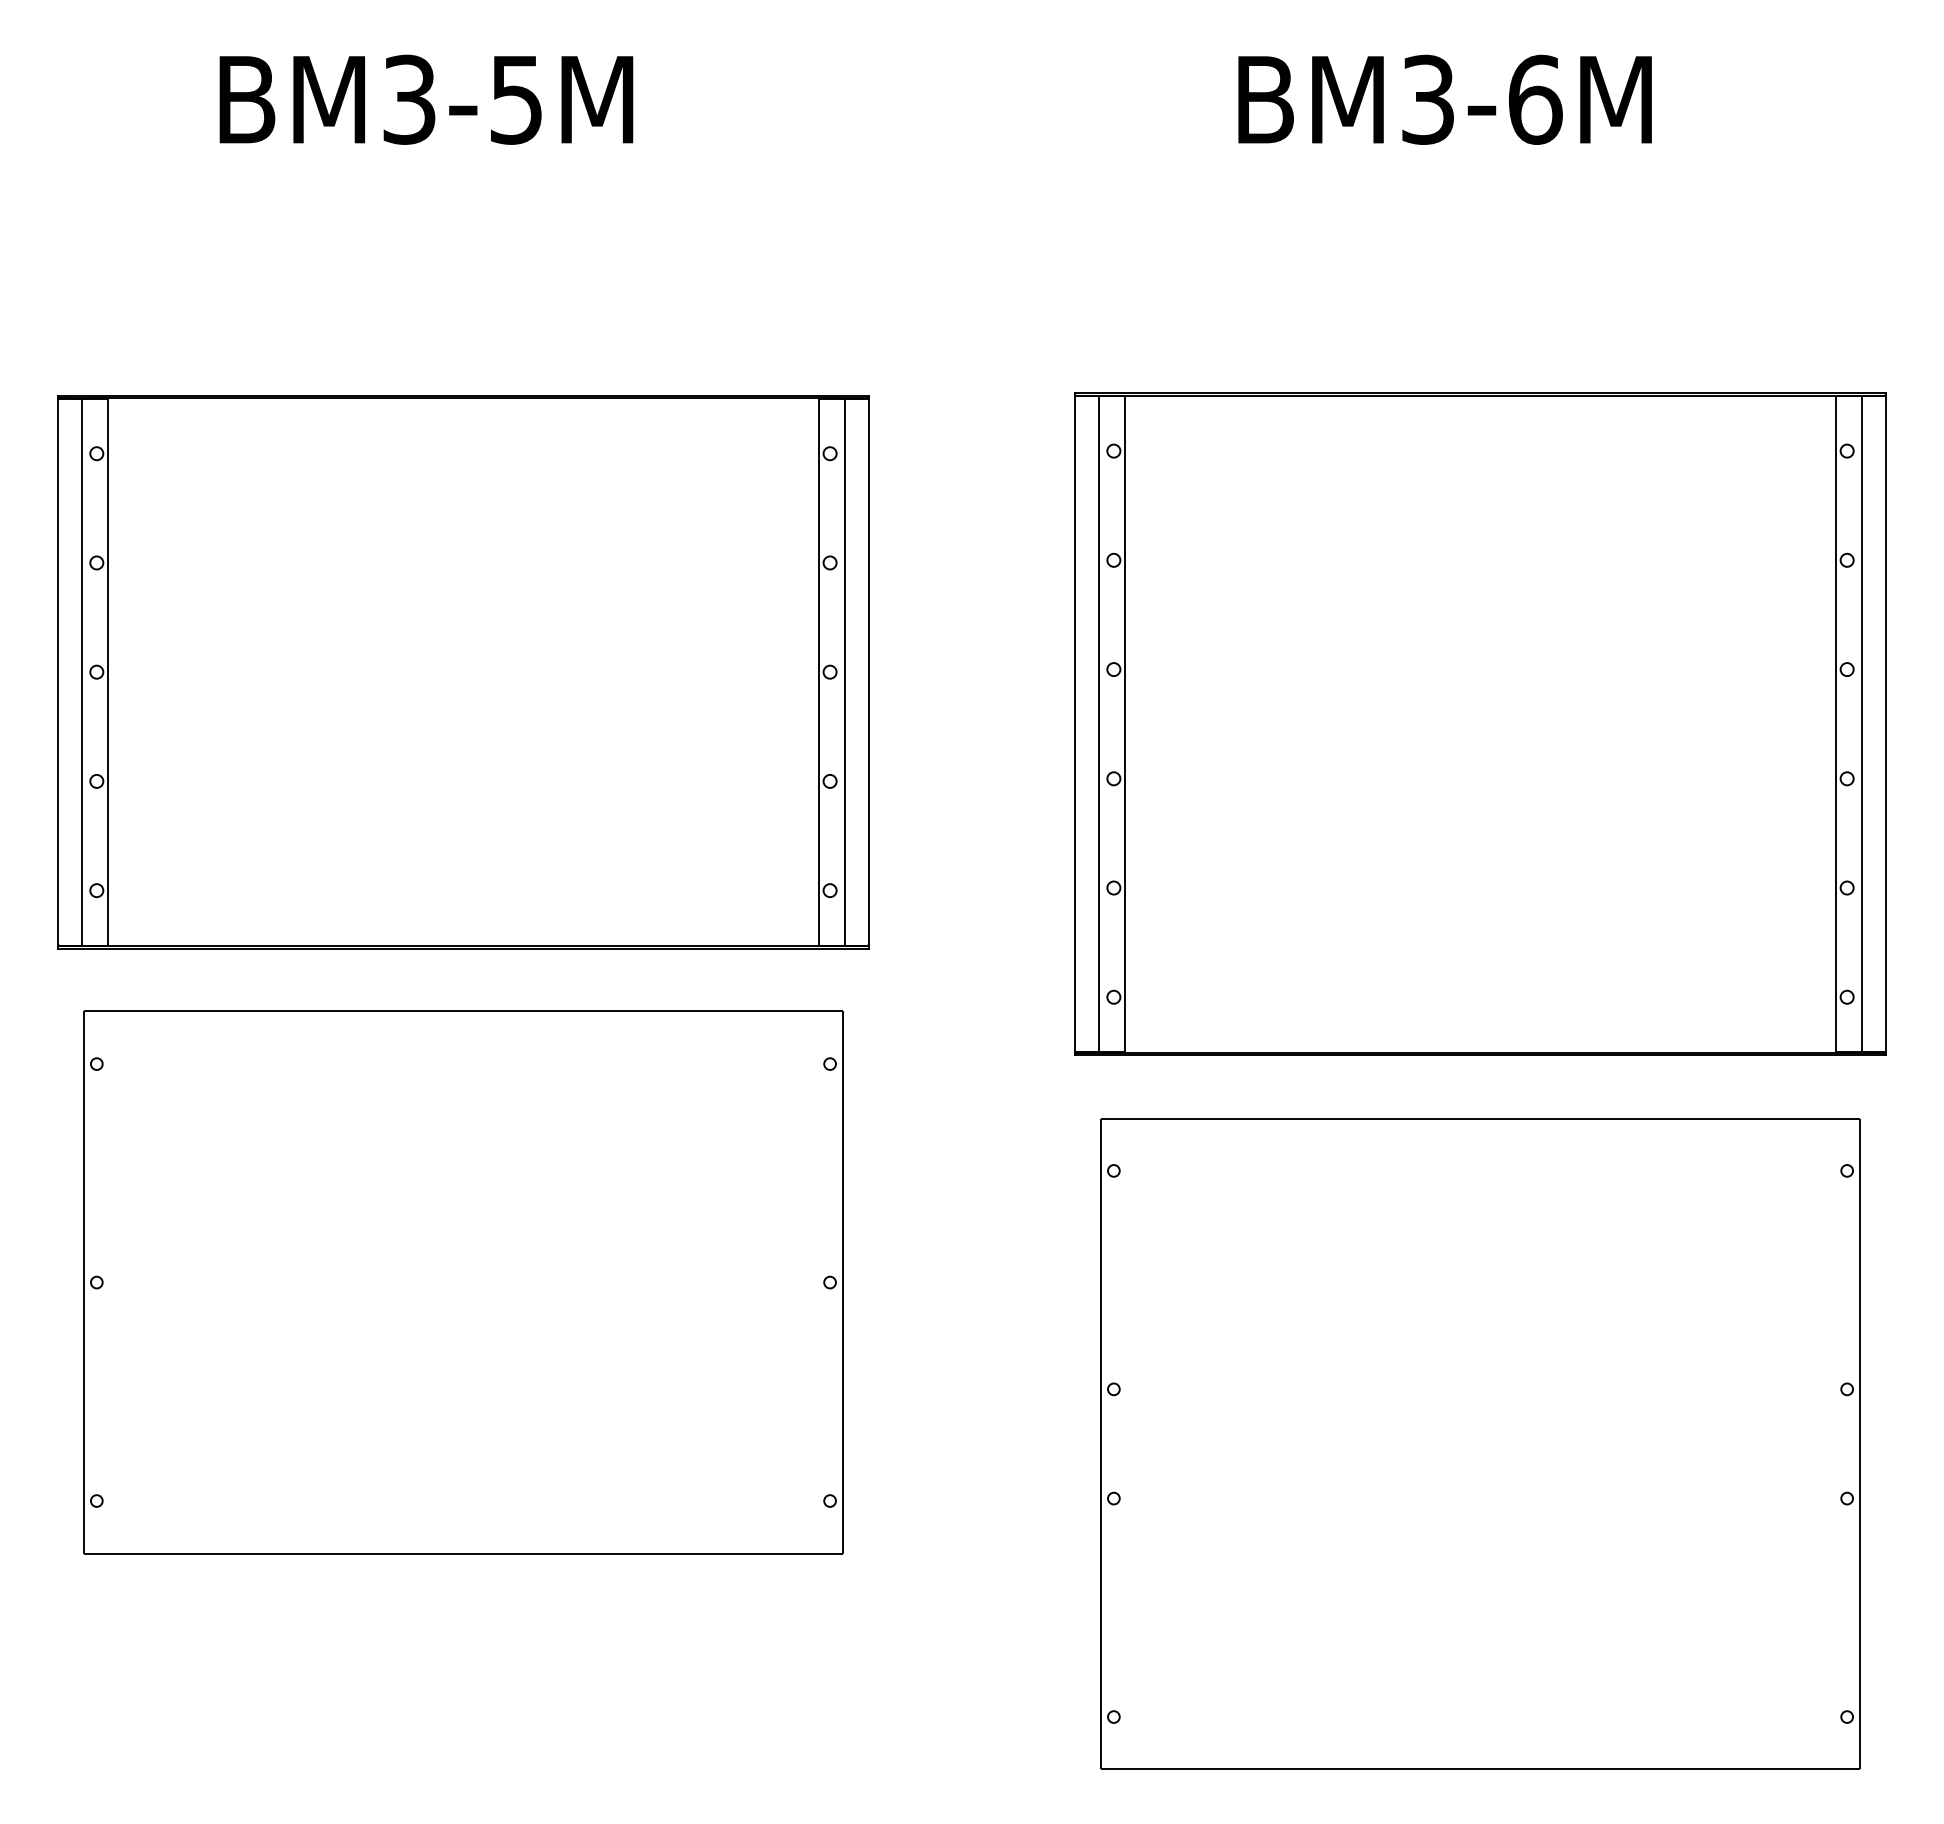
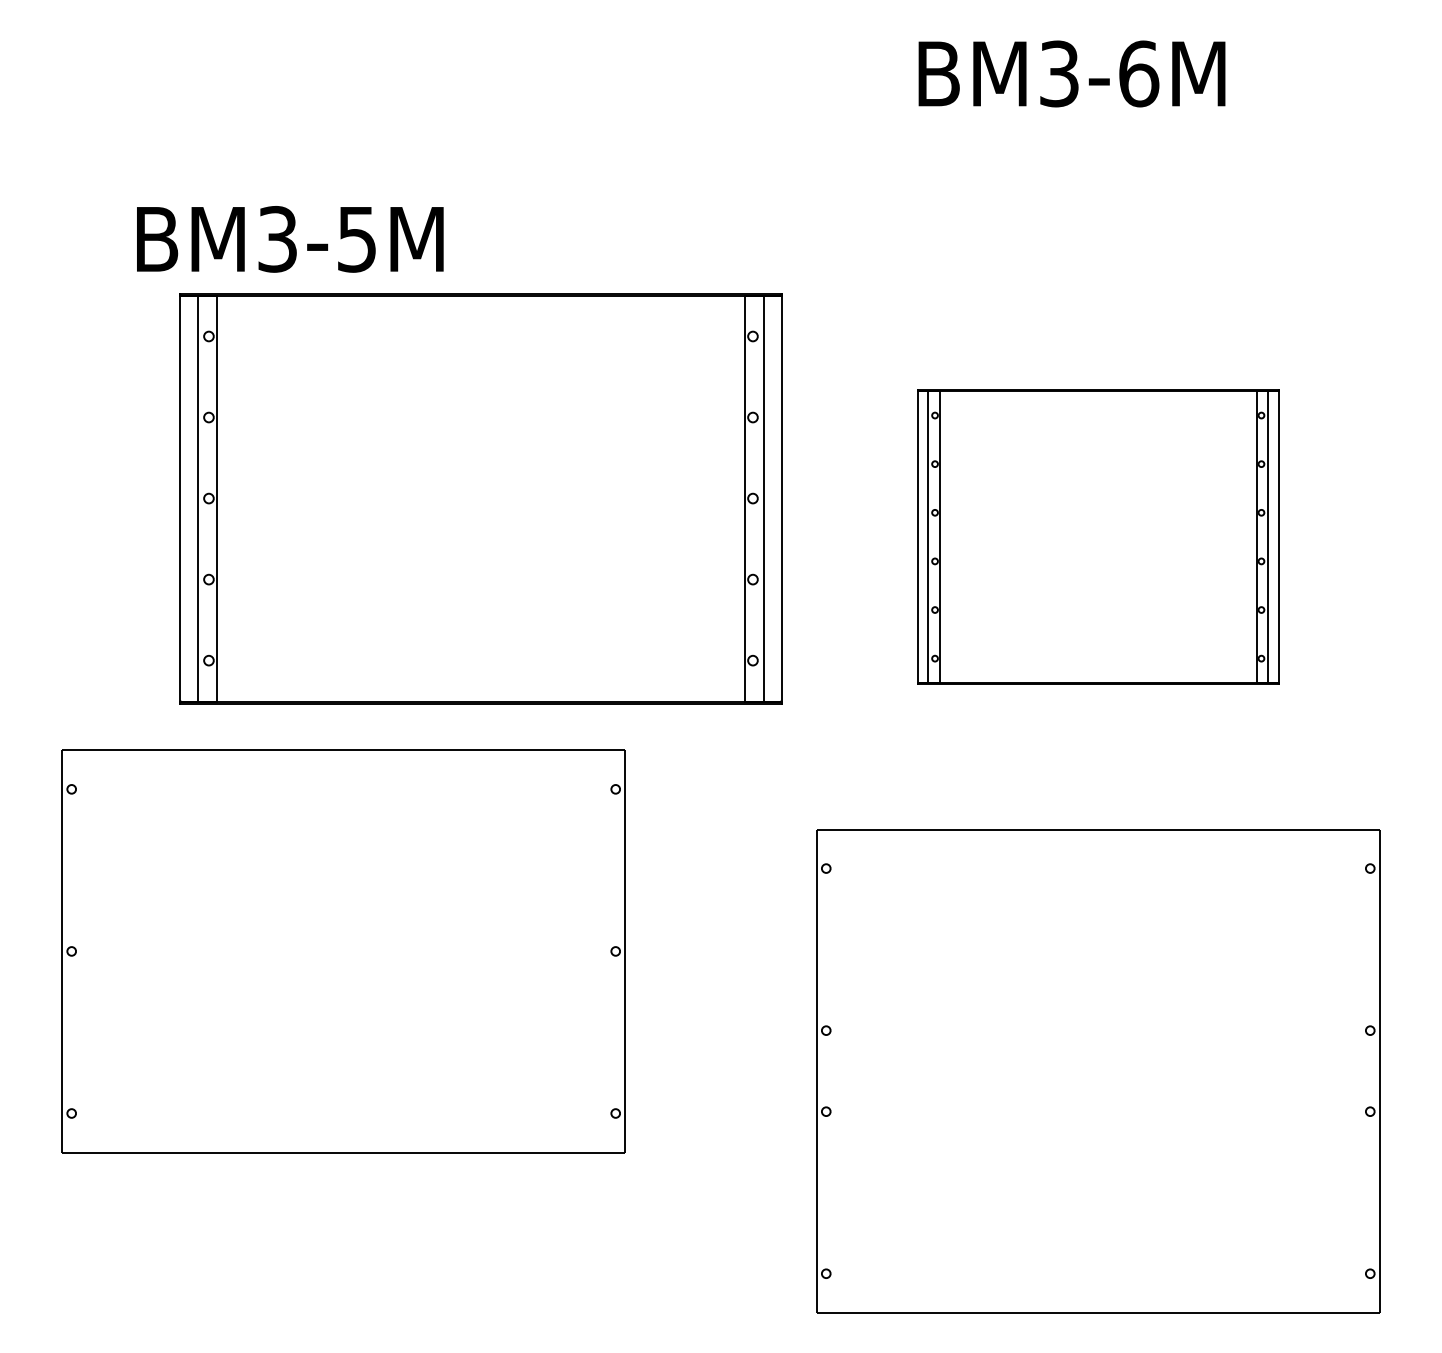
text: (426, 99) -> (290, 239), moved
part: (463, 672) -> (480, 498), moved
part: (1480, 723) -> (1098, 536), size x0.6

